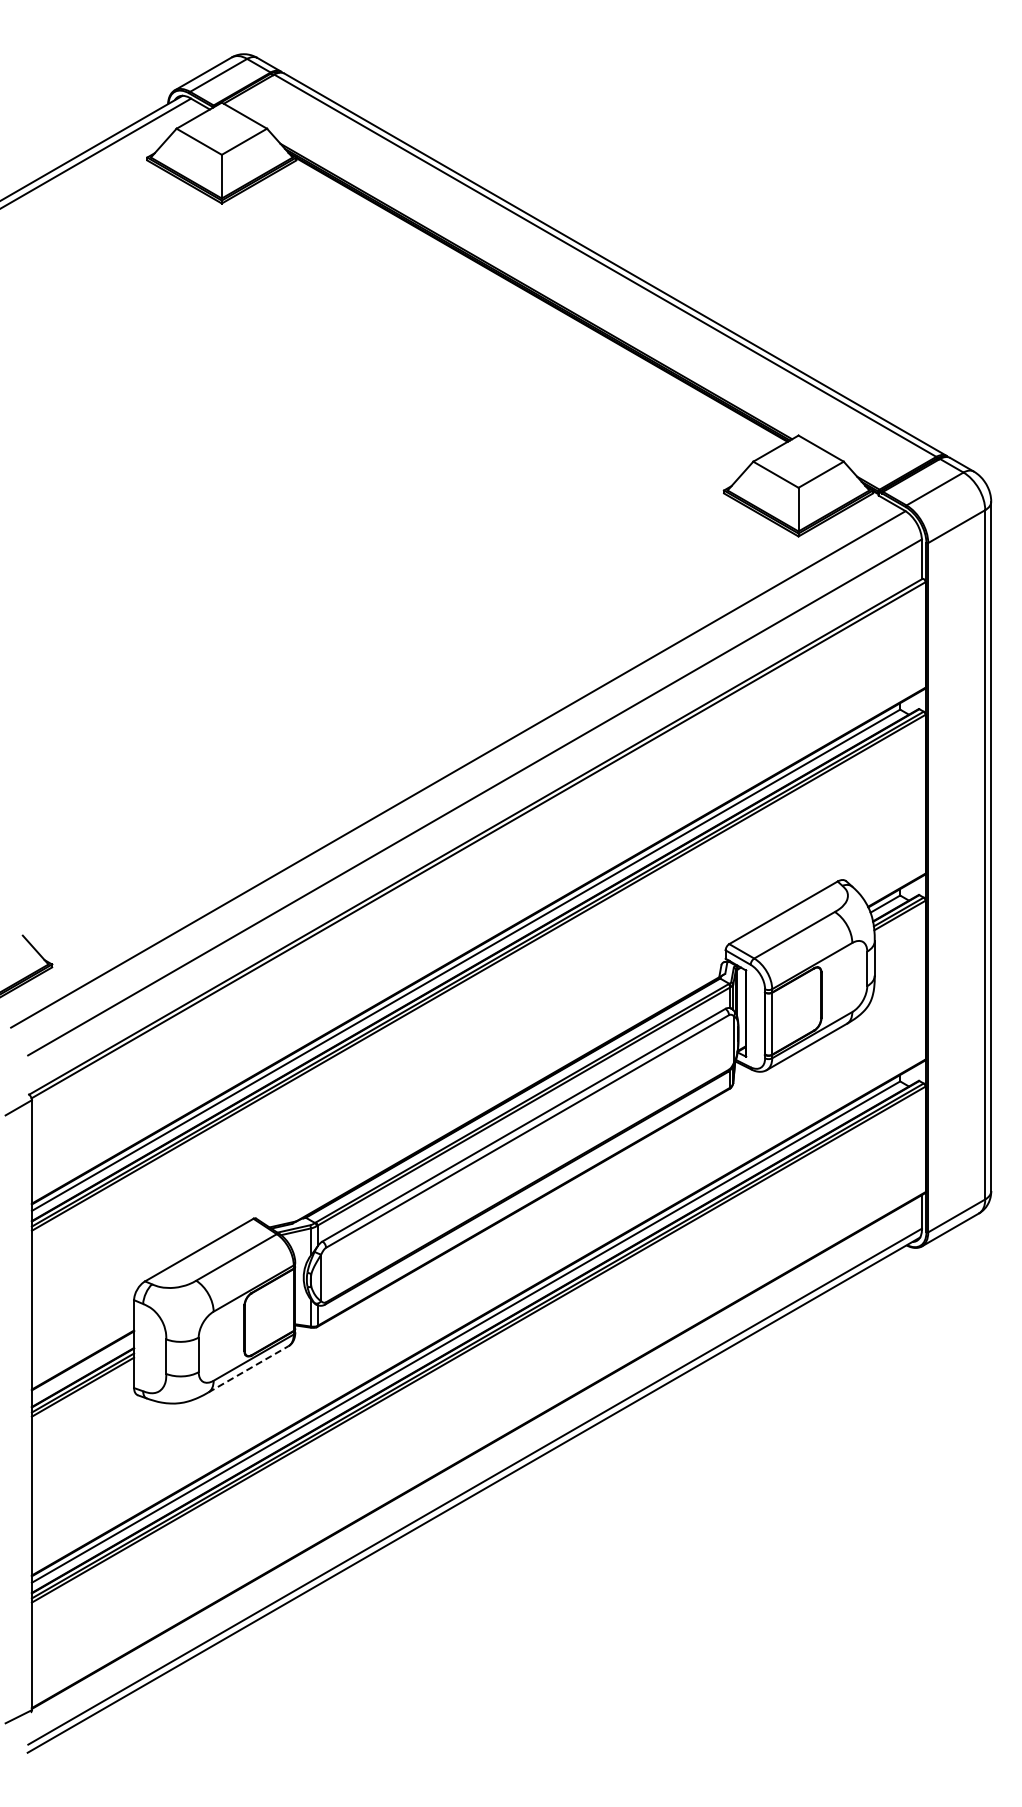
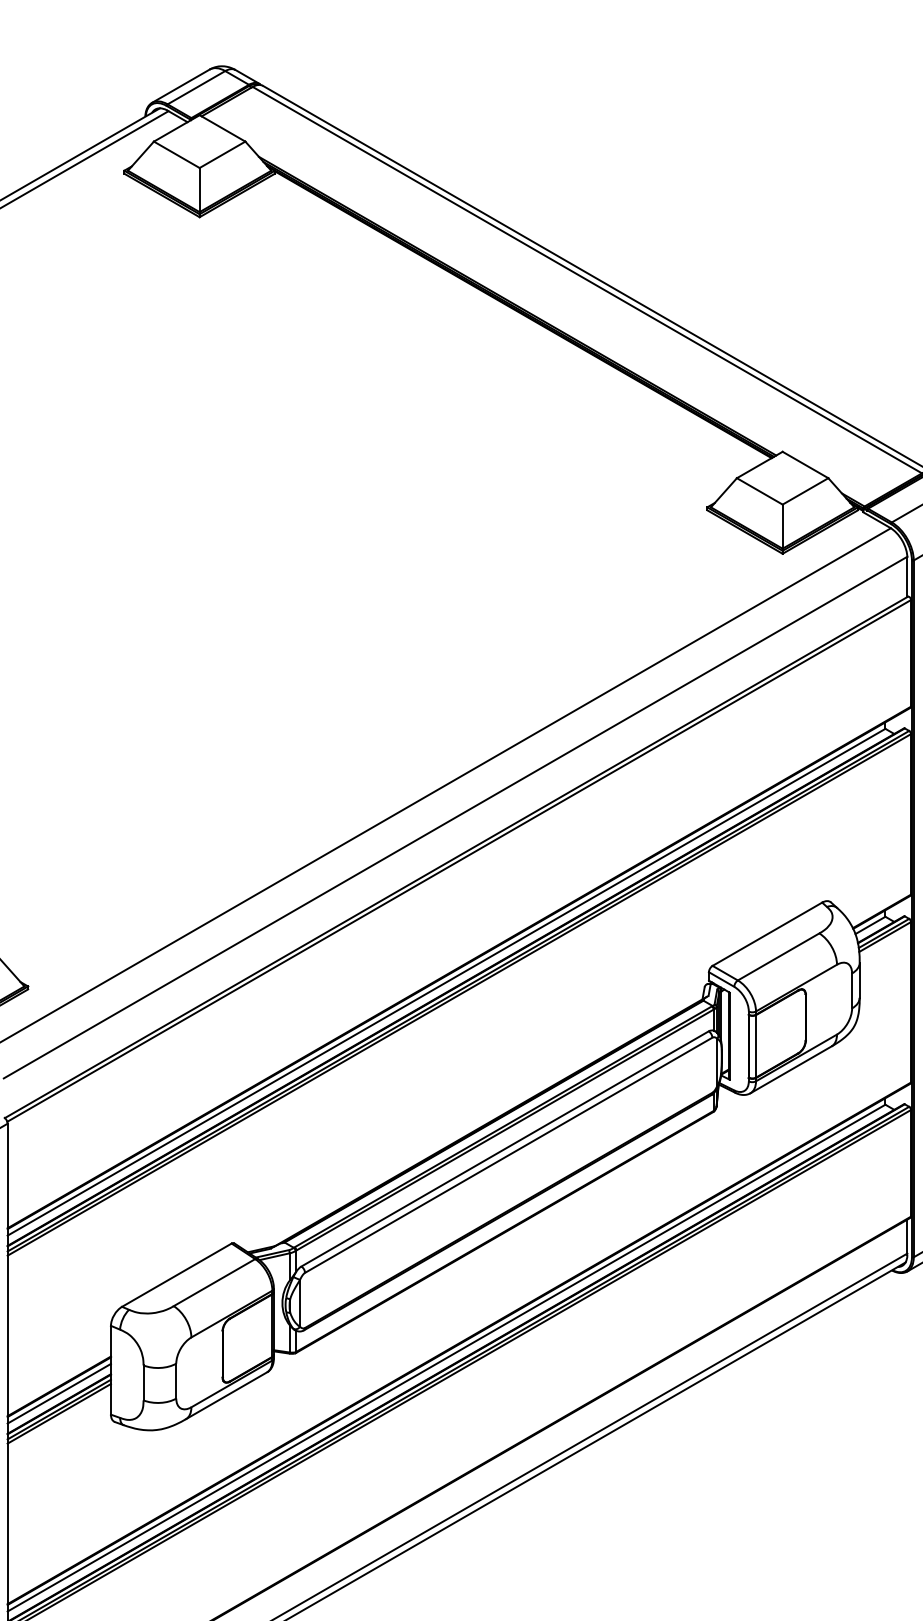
line: (82, 1366) -> (58, 1392), added
line: (248, 1369) -> (226, 1395), dashed -> solid

